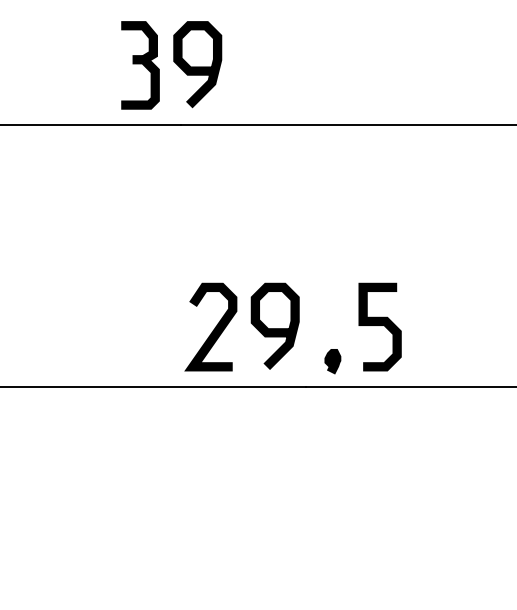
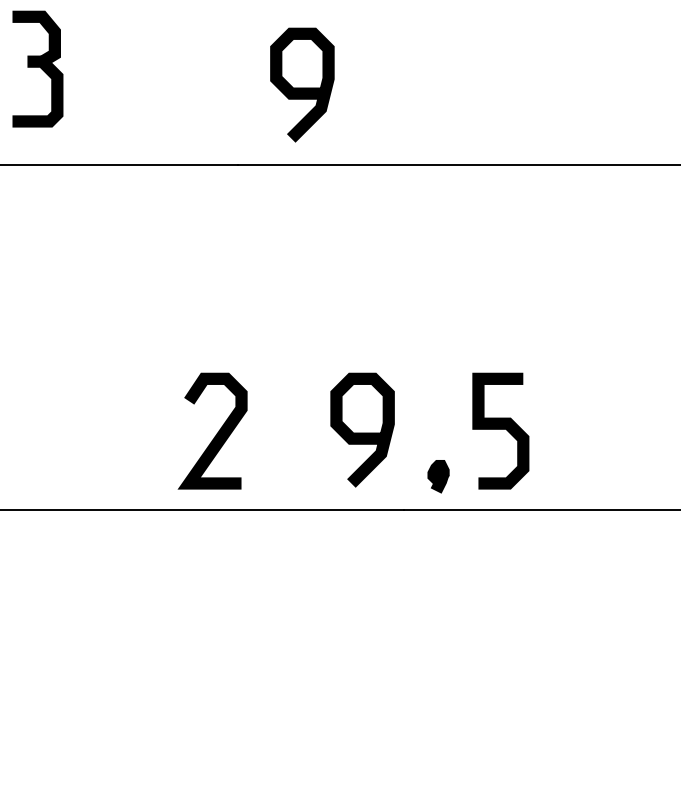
part: (140, 64) -> (37, 68), moved
curve: (197, 66) -> (302, 87), moved
curve: (213, 328) -> (216, 433), moved

